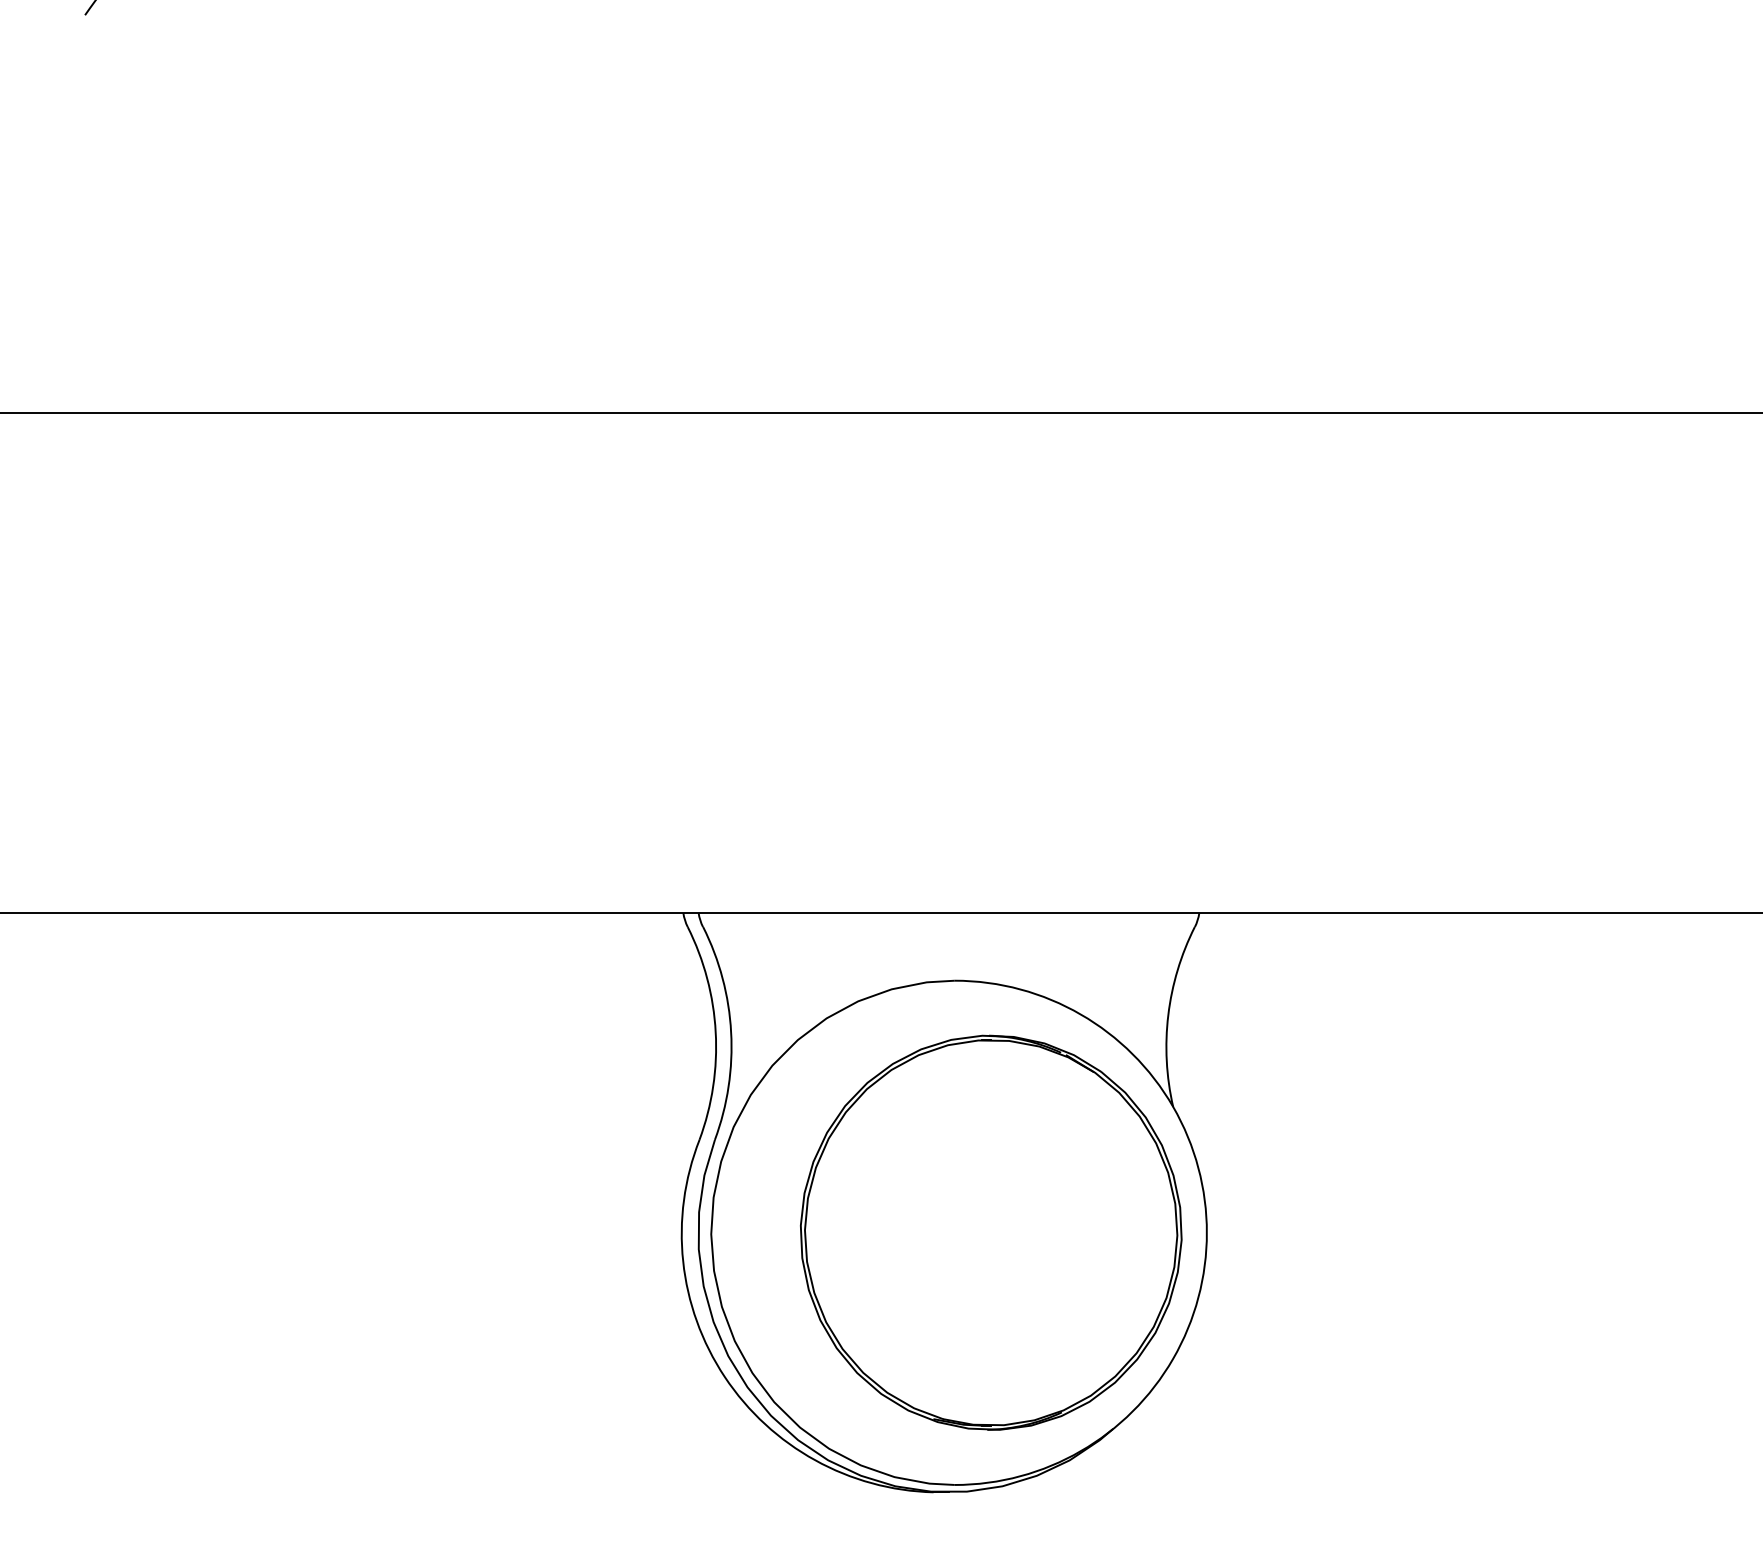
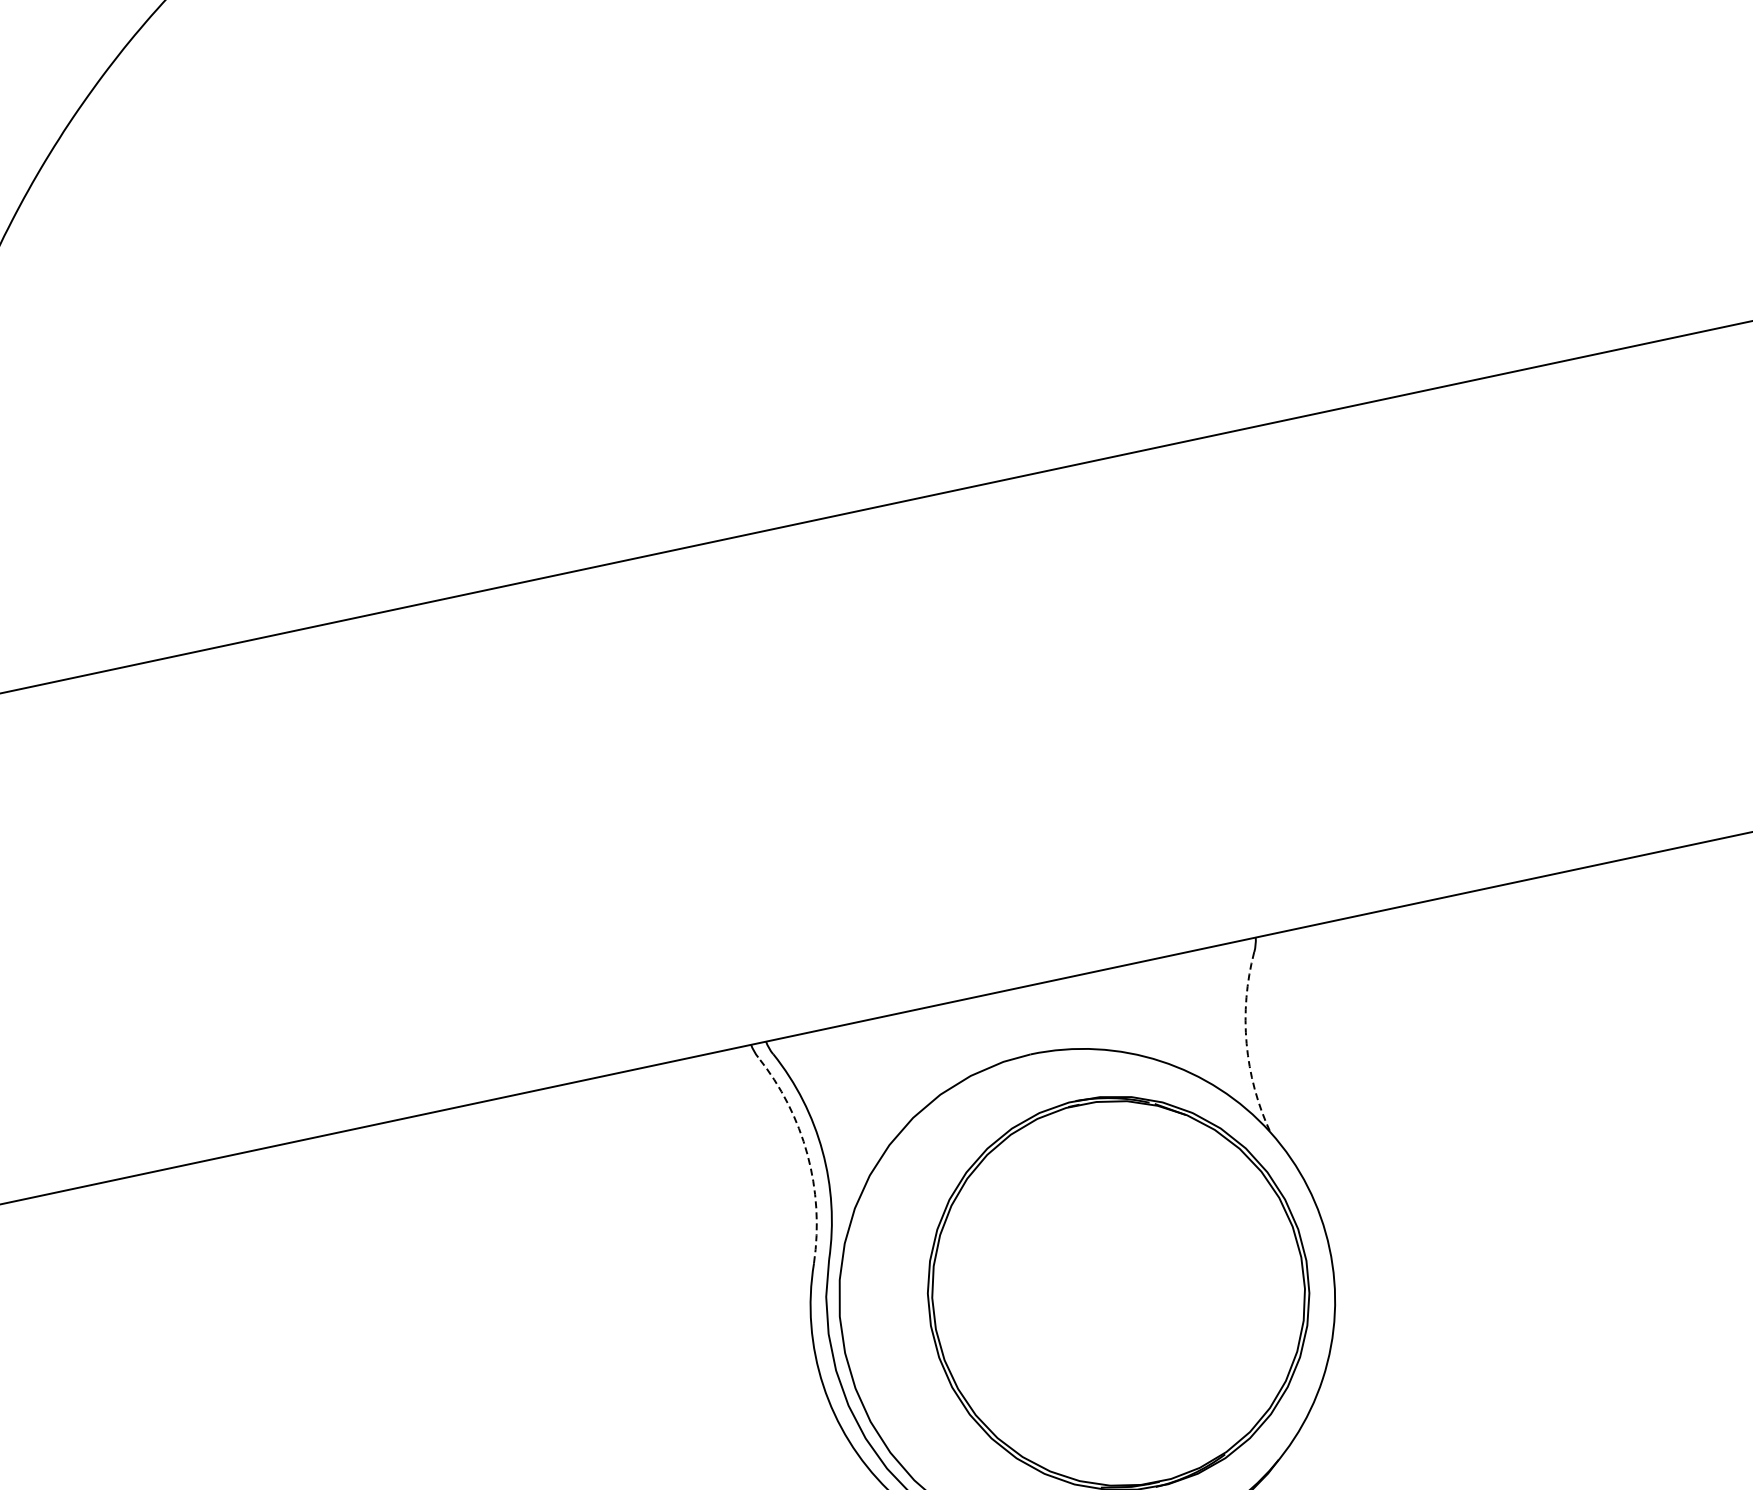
arc: (1168, 1015) -> (1246, 1044), solid -> dashed
arc: (715, 1032) -> (807, 1154), solid -> dashed

